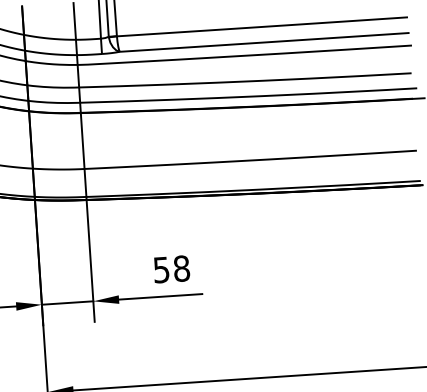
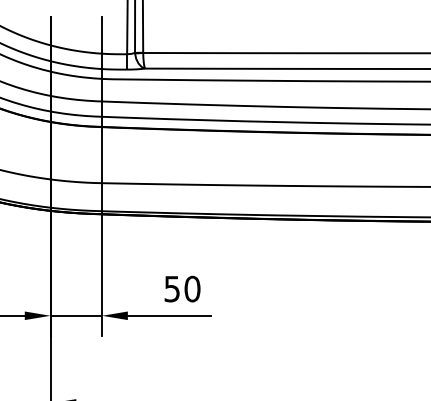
text: (181, 269) -> (192, 289), 58 -> 50

